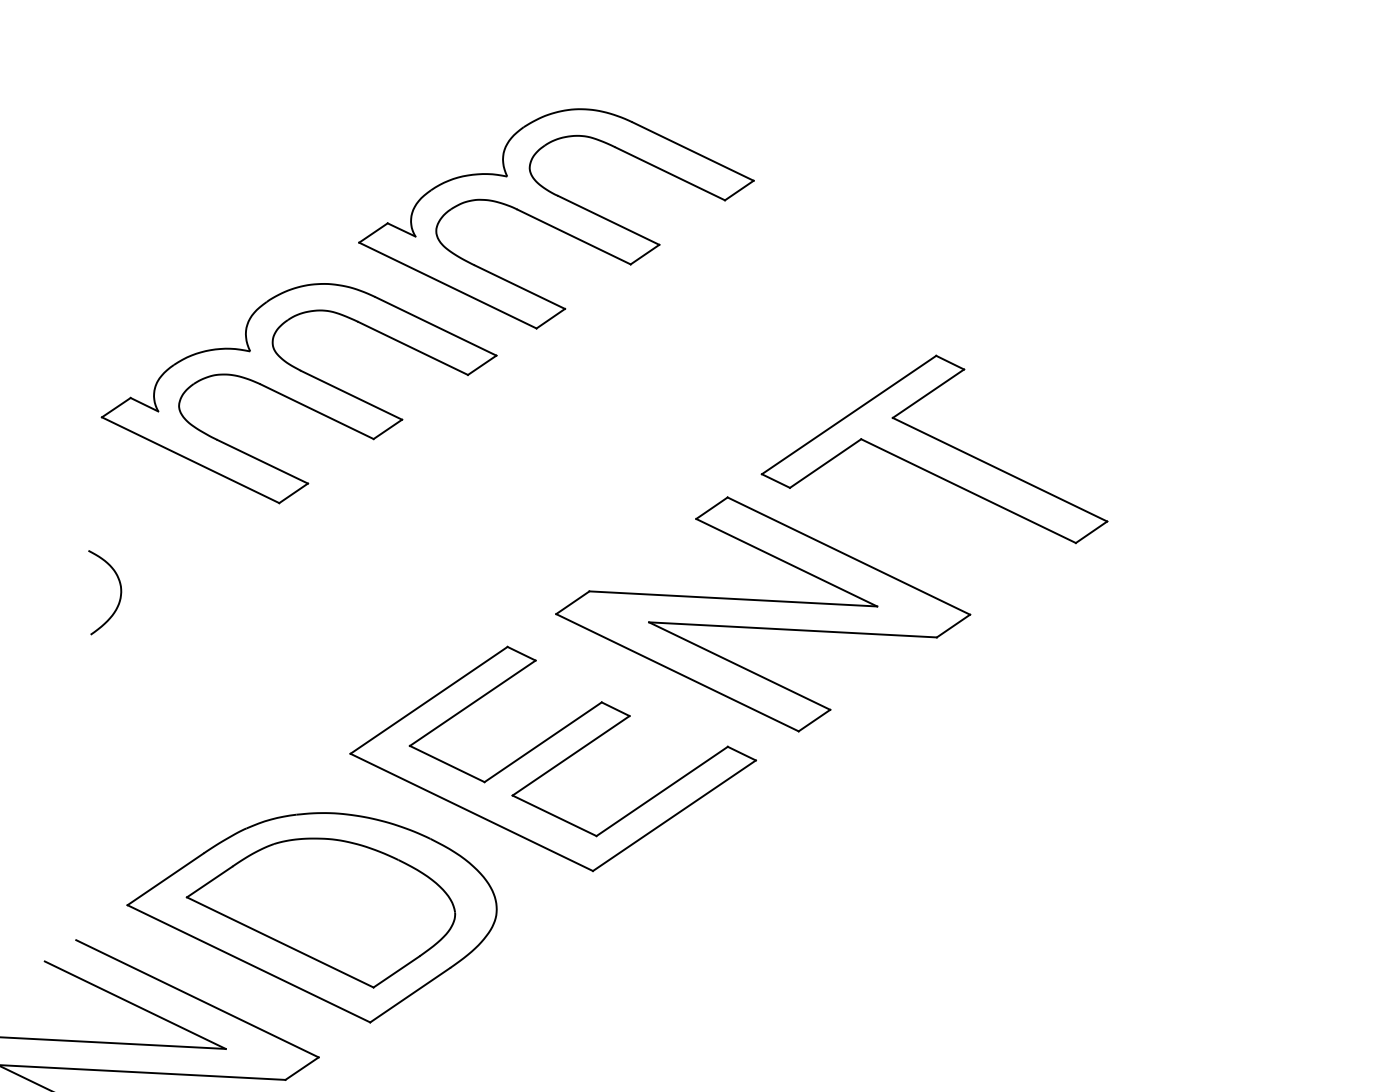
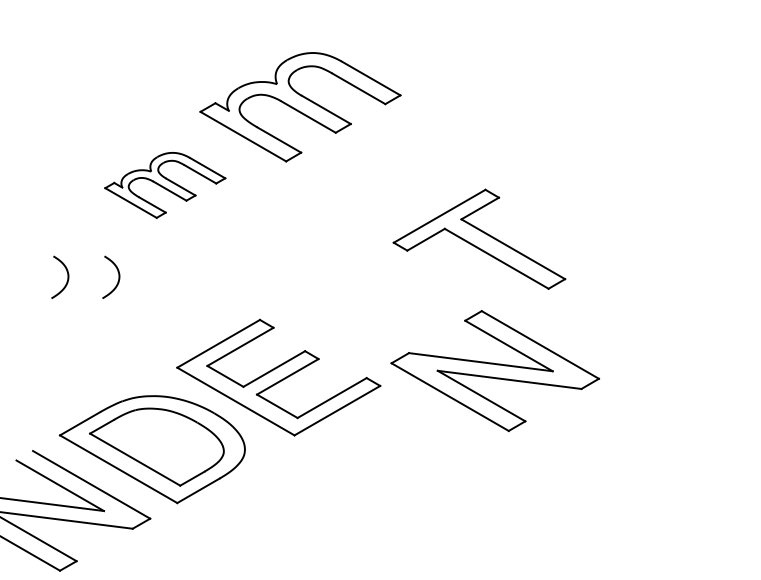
part: (300, 393) -> (165, 185), size x0.6
curve: (220, 581) -> (118, 276), added
part: (763, 613) -> (495, 370), moved

